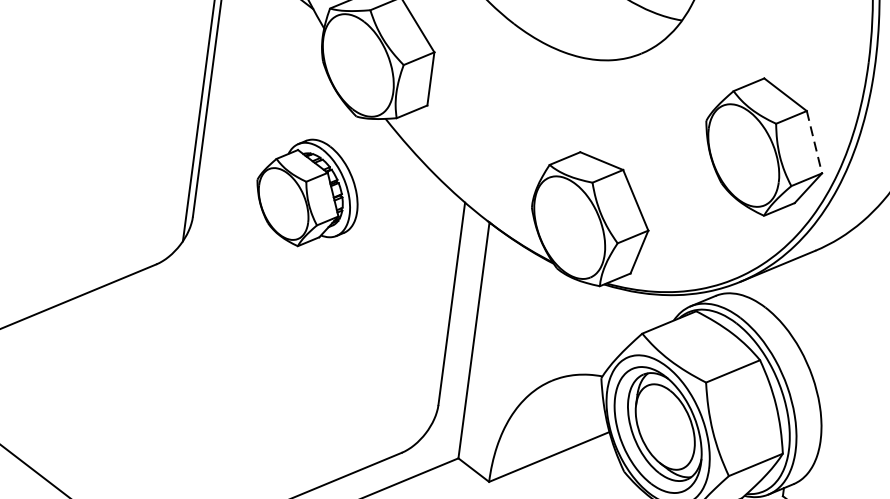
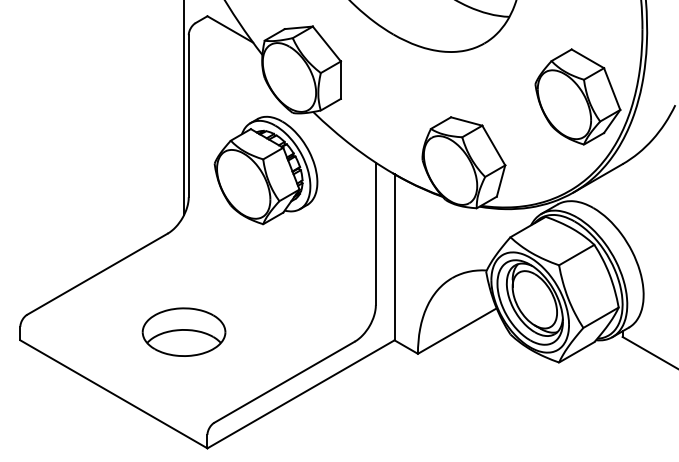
line: (814, 142) -> (612, 89), dashed -> solid
part: (306, 193) -> (265, 170), size x1.43
part: (160, 406) -> (183, 331), added

